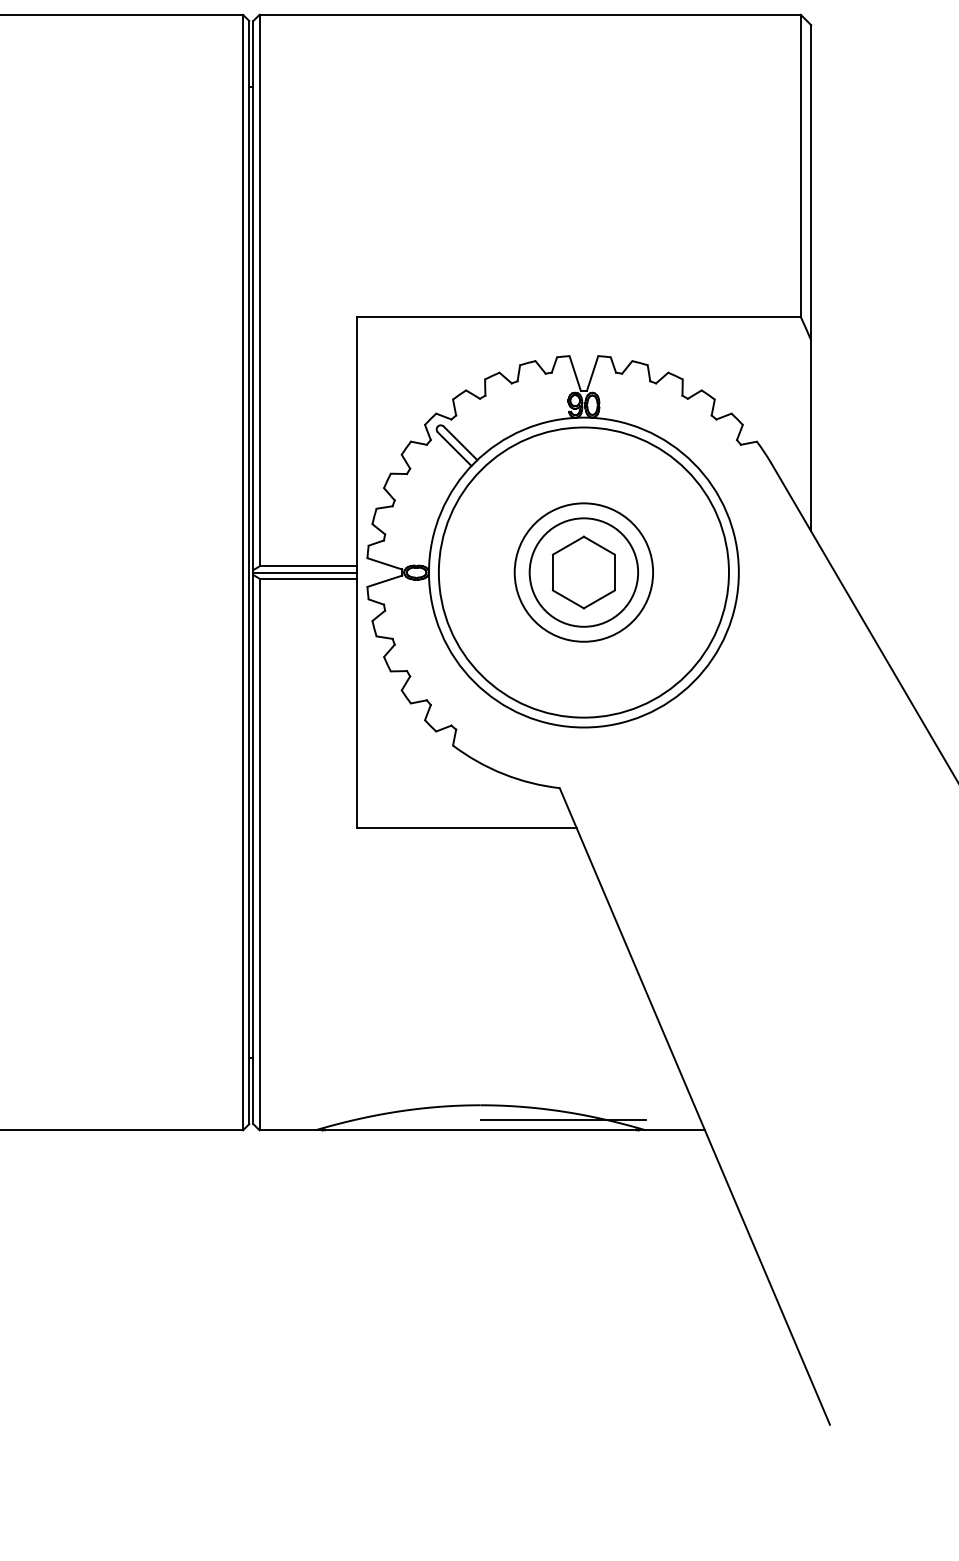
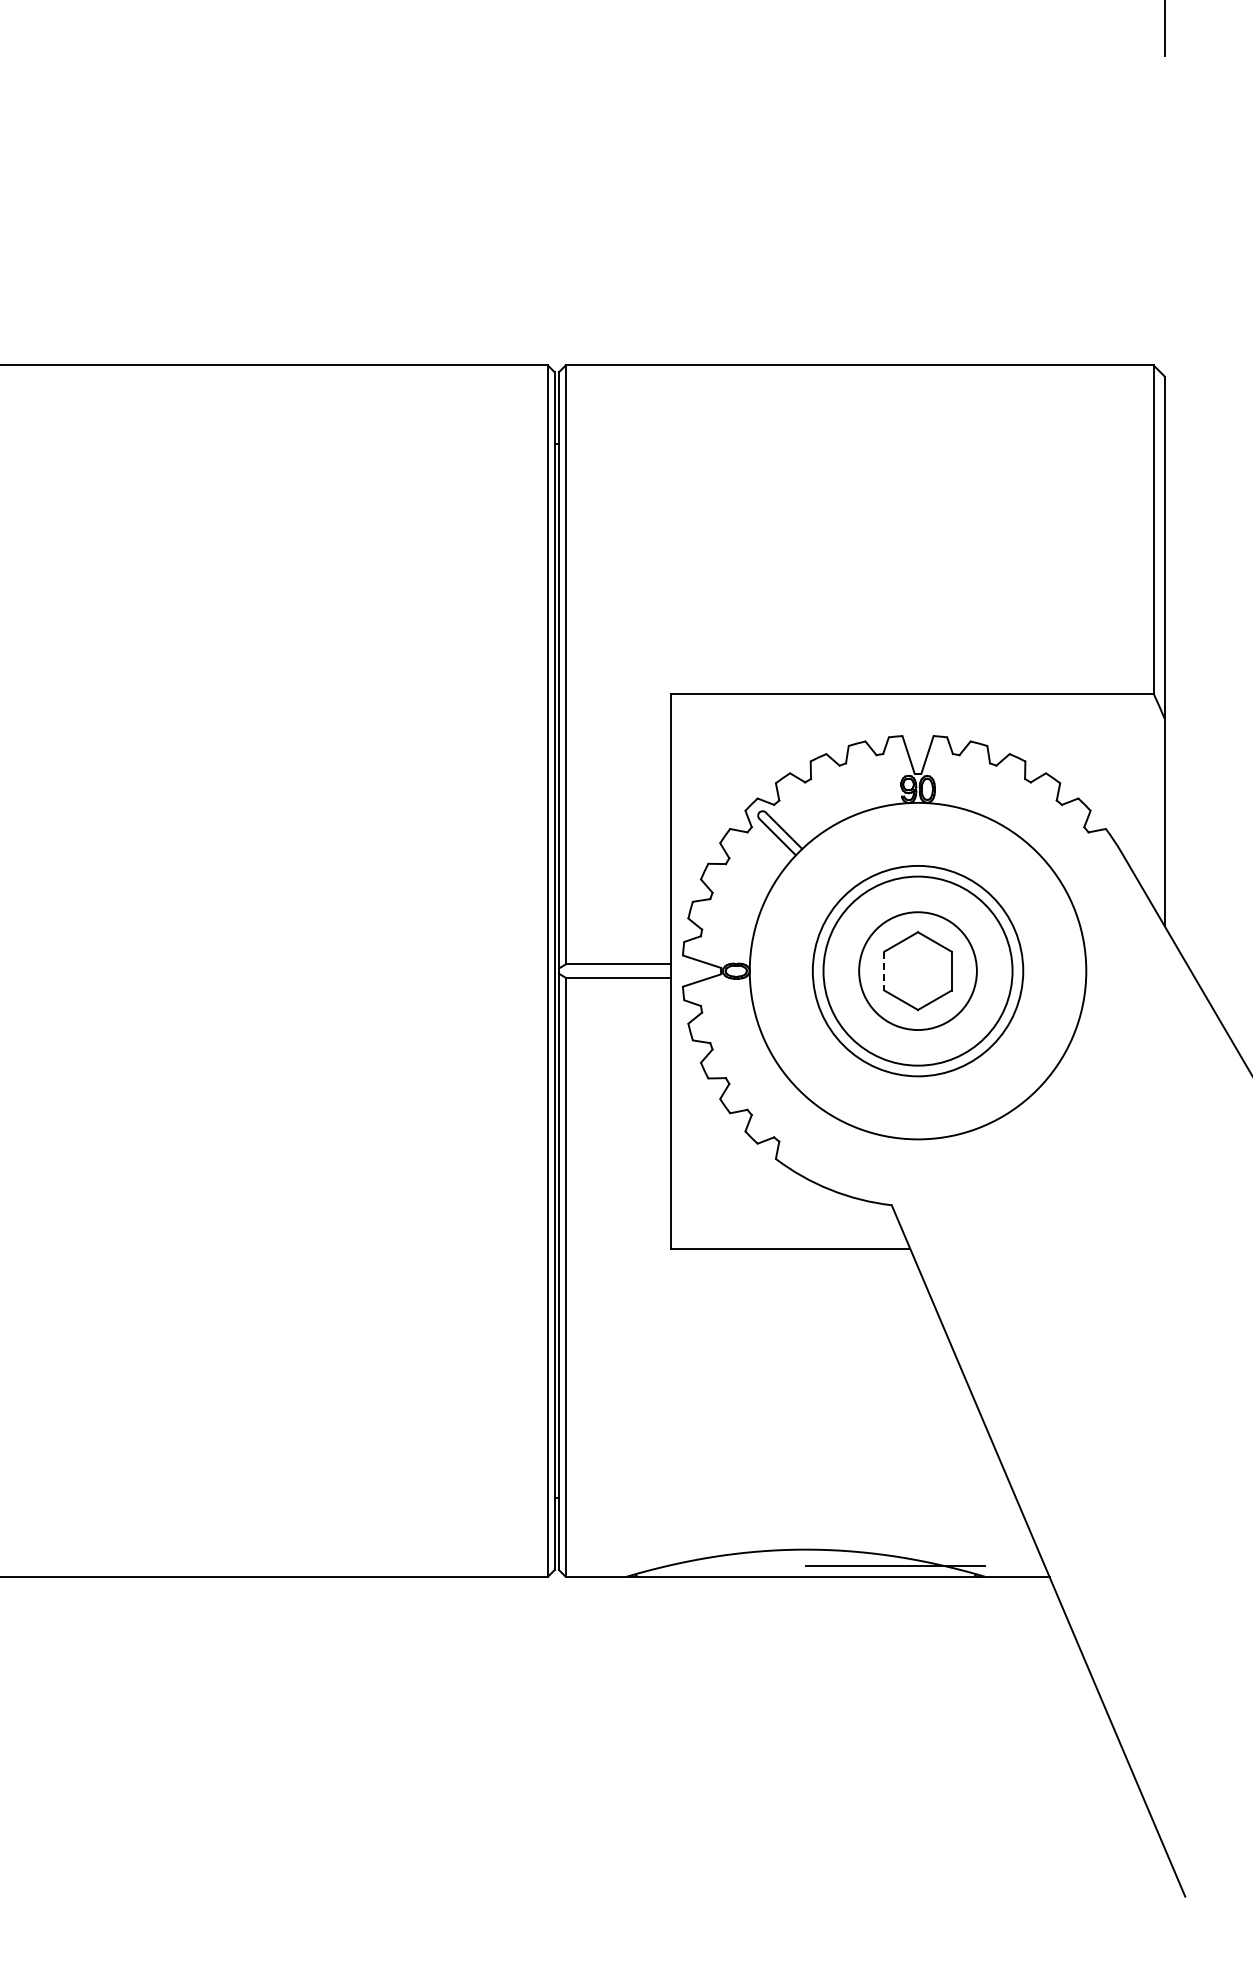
circle: (583, 571) -> (917, 970), size x0.6
circle: (583, 571) -> (917, 970), size x1.4
line: (305, 572) -> (615, 971), removed
line: (553, 572) -> (884, 971), solid -> dashed

